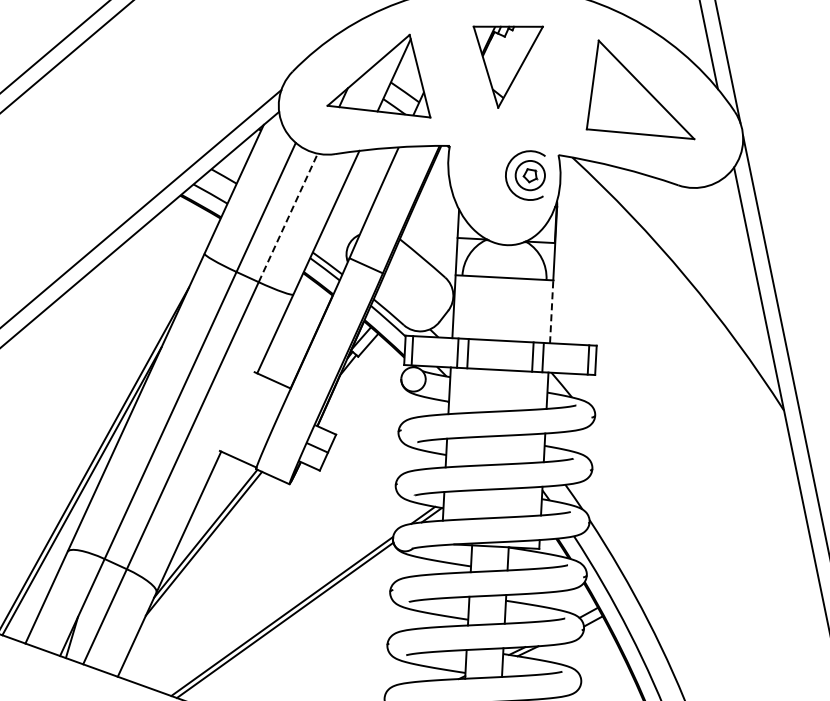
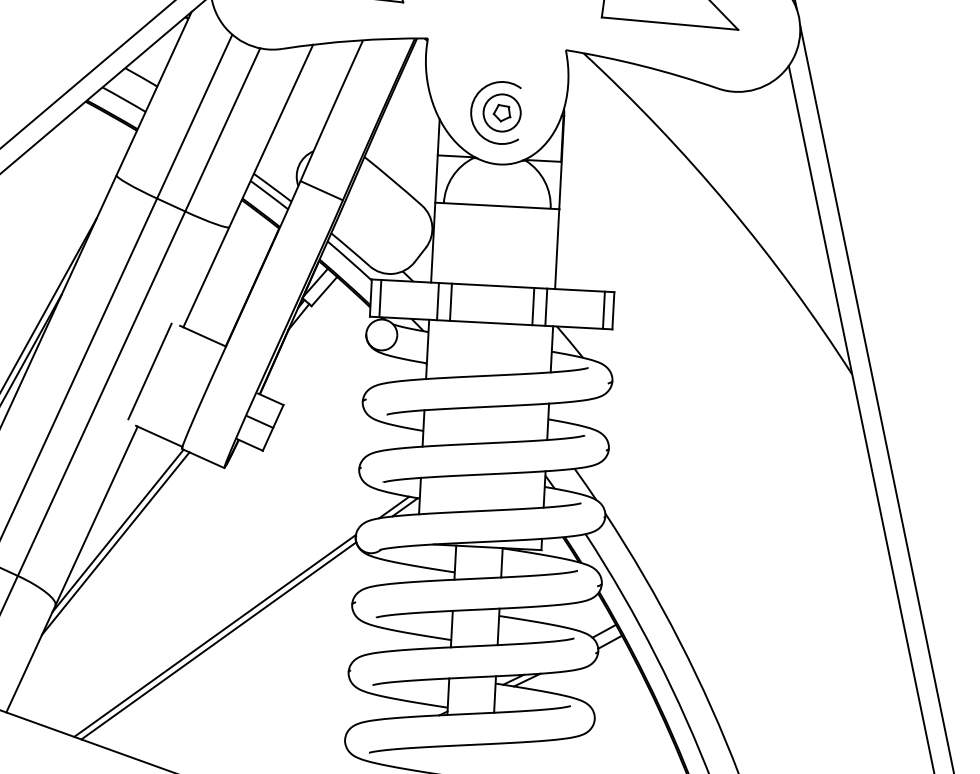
part: (525, 175) -> (496, 112), moved
line: (288, 217) -> (223, 129), dashed -> solid
line: (551, 311) -> (556, 248), dashed -> solid
line: (230, 407) -> (149, 370), added

